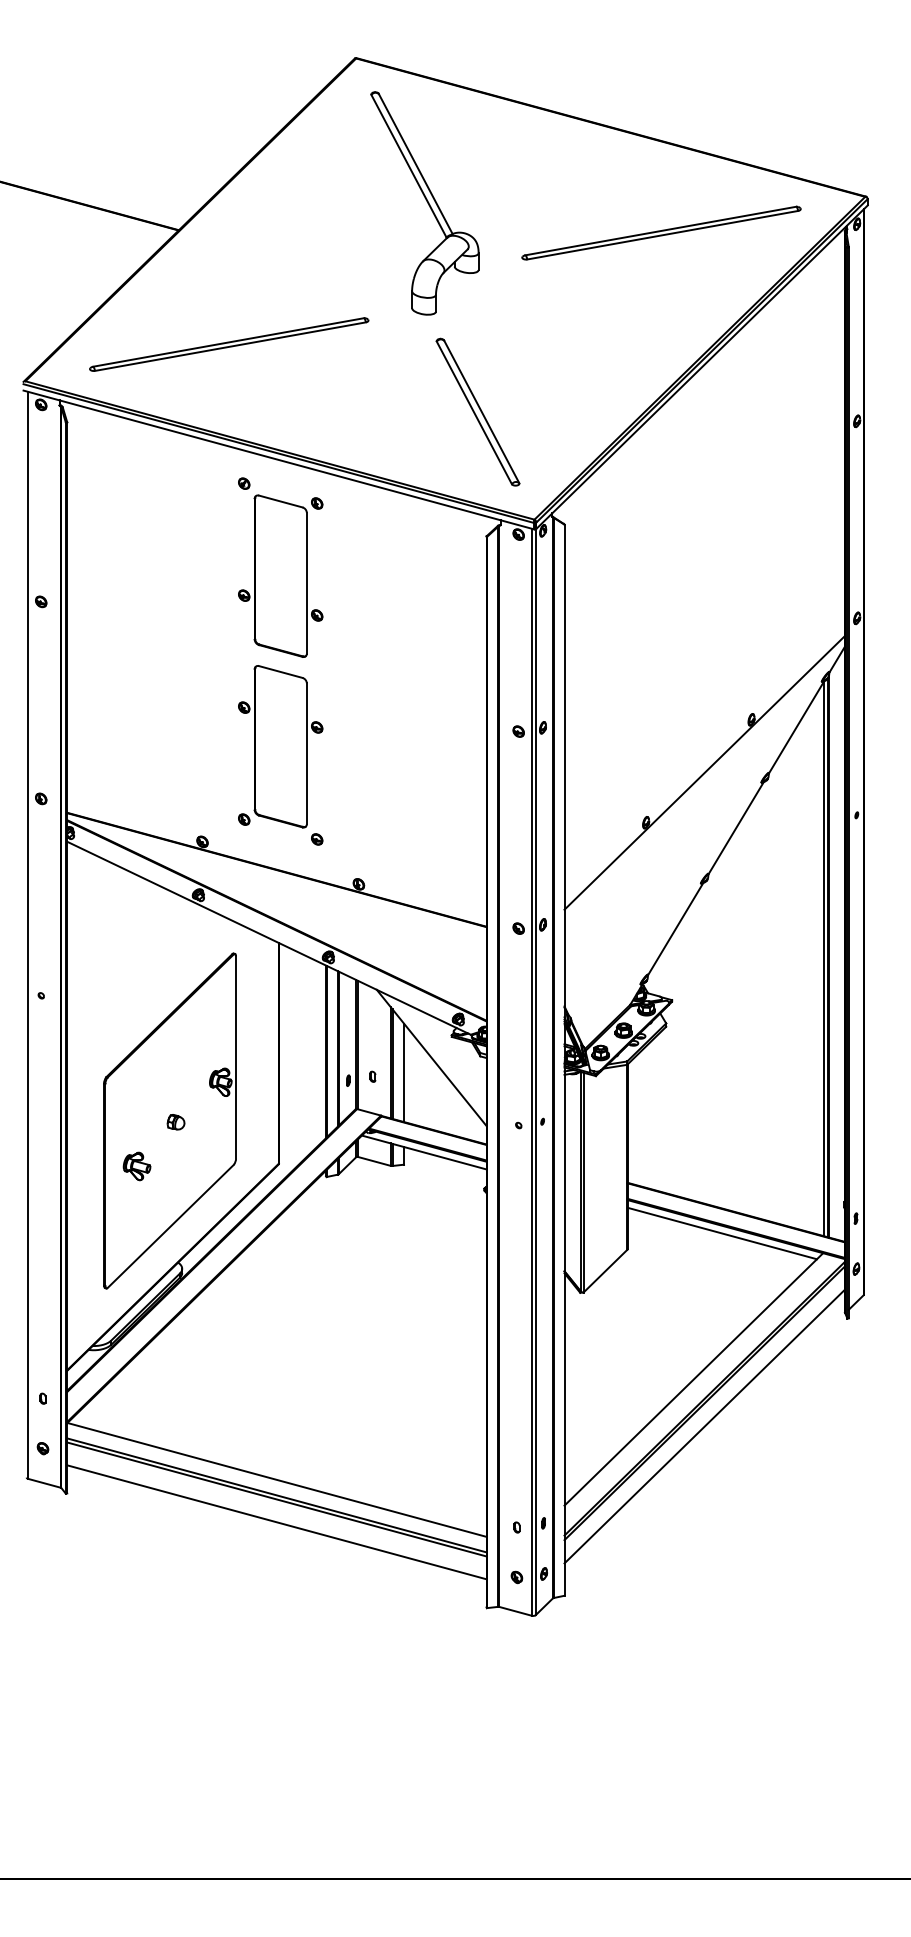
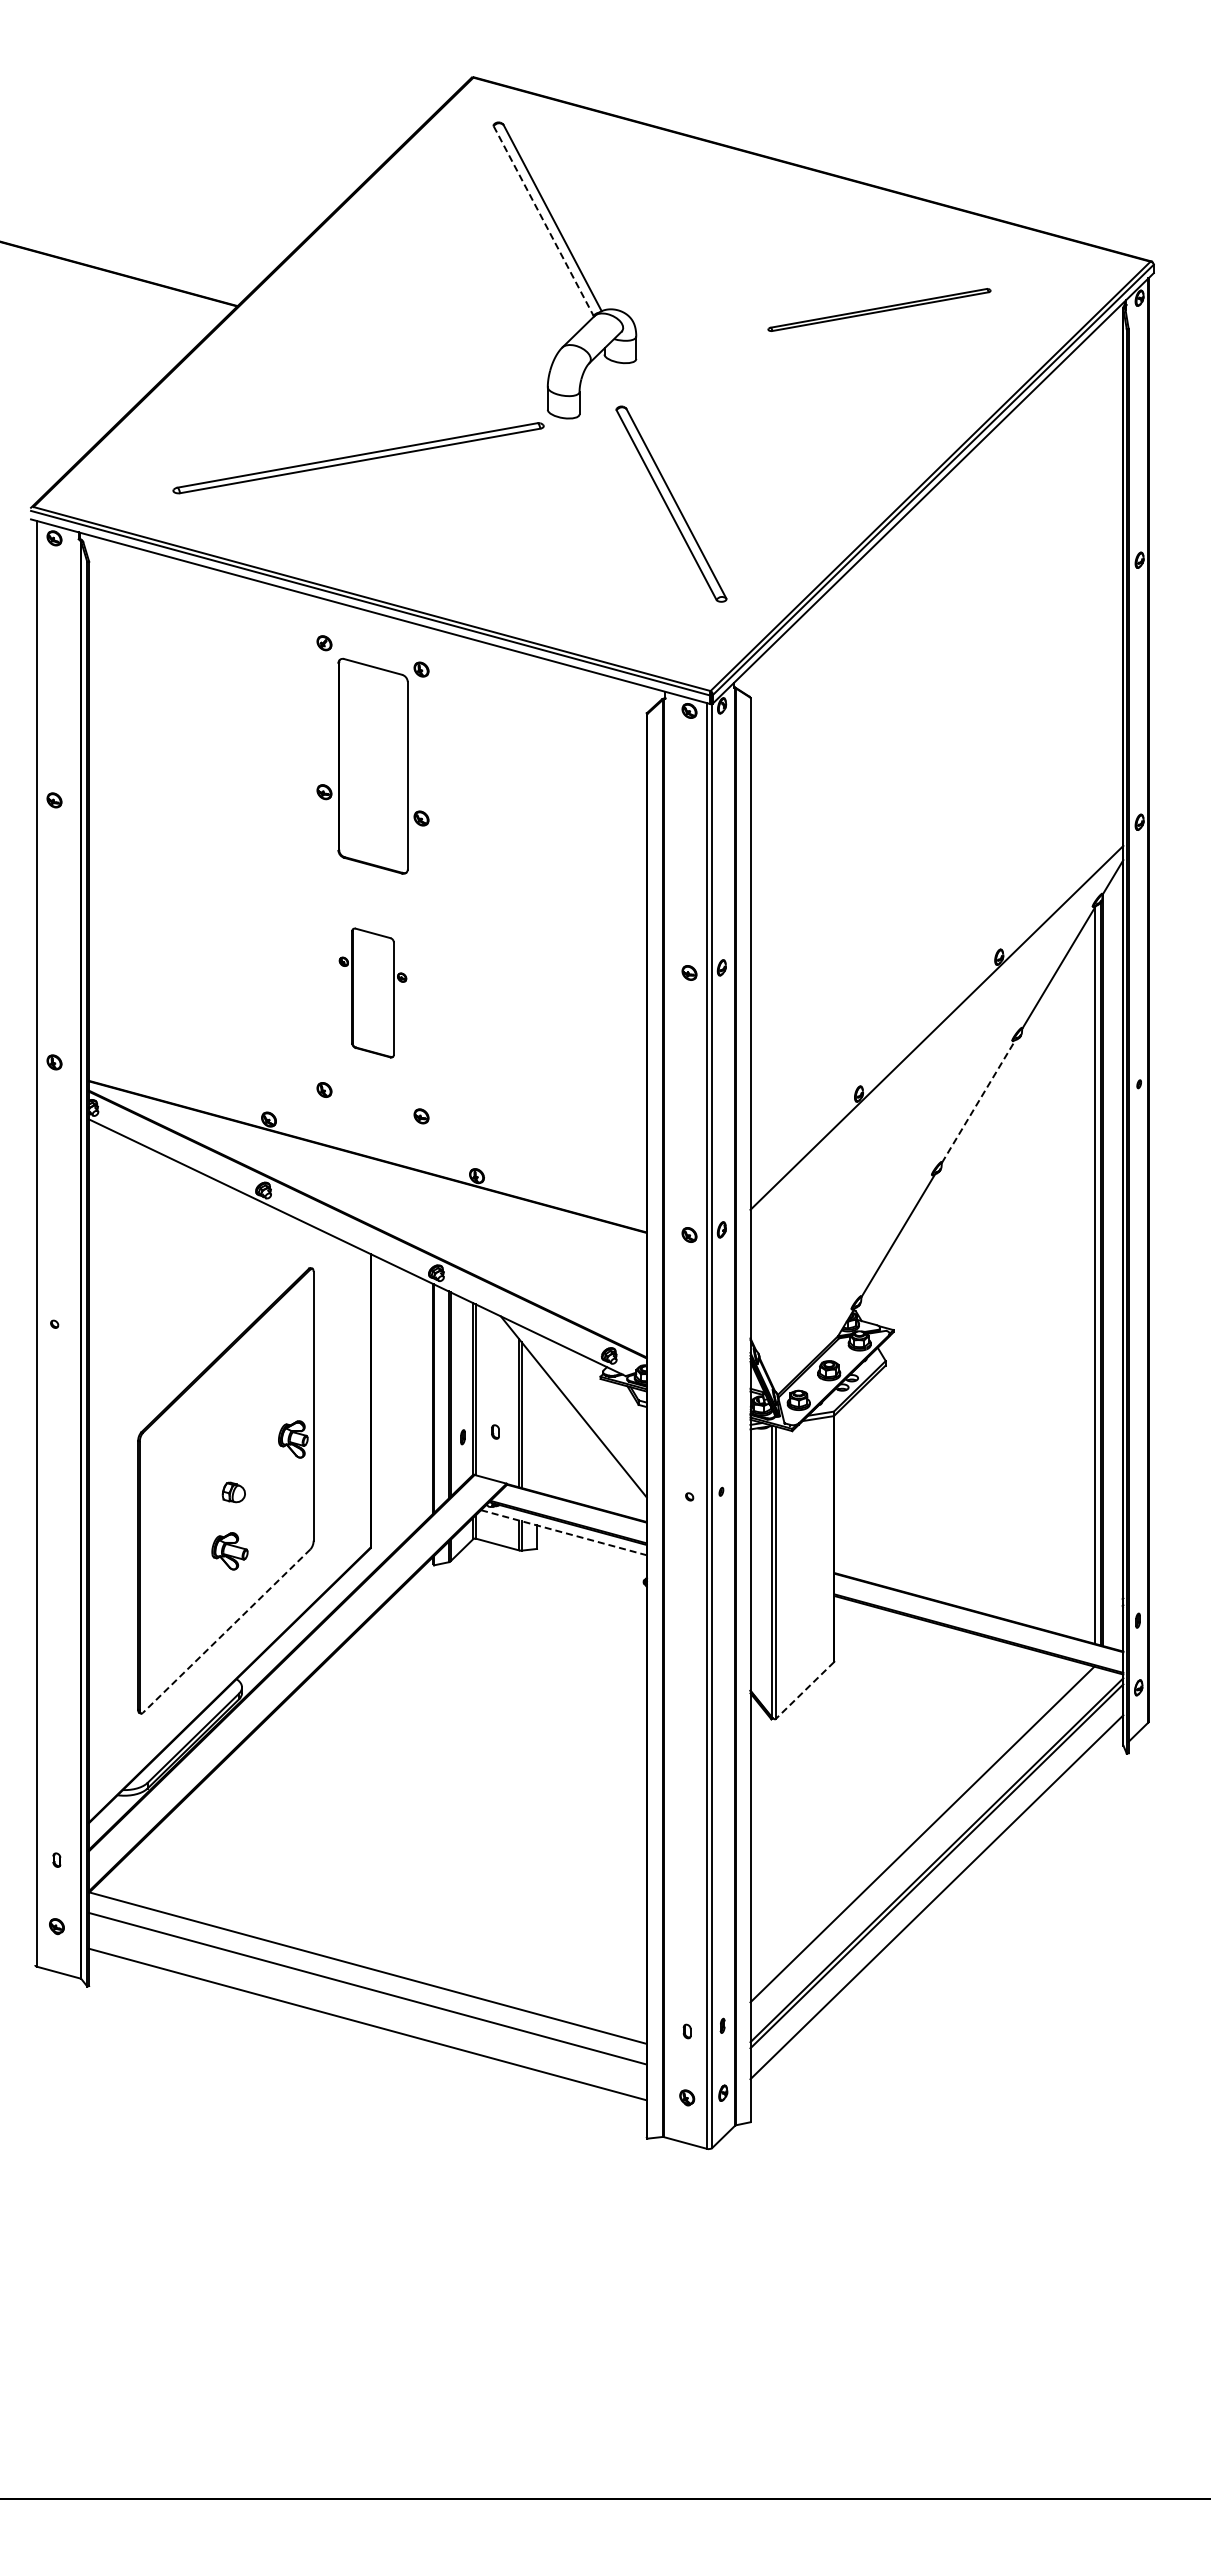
line: (408, 166) -> (543, 221), solid -> dashed
part: (661, 232) -> (879, 309), size x0.6
part: (229, 344) -> (358, 458), moved
part: (478, 411) -> (671, 503), moved
part: (280, 746) -> (372, 992), size x0.6
line: (735, 828) -> (978, 1101), solid -> dashed
line: (404, 1072) -> (537, 1426), removed
line: (423, 1152) -> (563, 1532), solid -> dashed
part: (136, 1166) -> (229, 1551), moved
line: (170, 1226) -> (226, 1631), solid -> dashed
line: (722, 1233) -> (960, 1640), removed
line: (605, 1271) -> (804, 1690), solid -> dashed
line: (276, 1498) -> (367, 1993), removed

